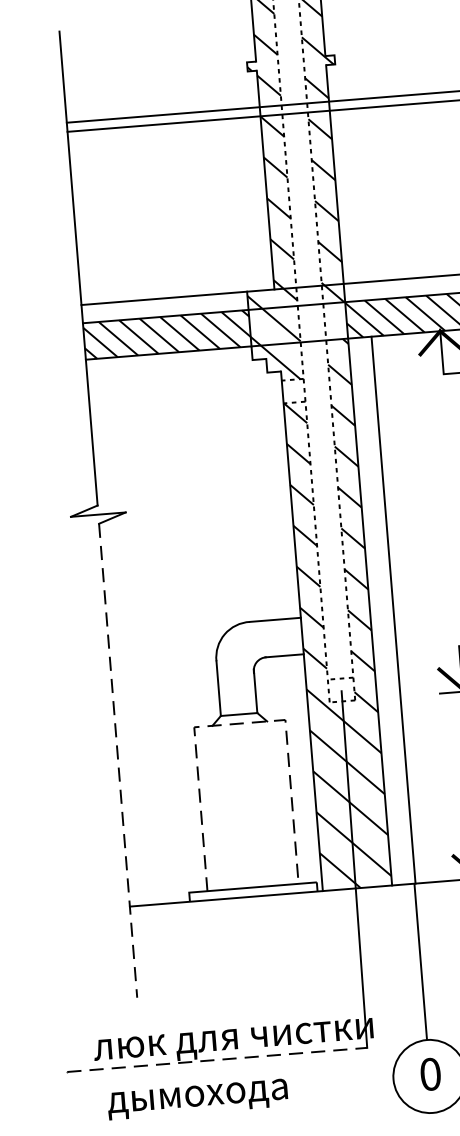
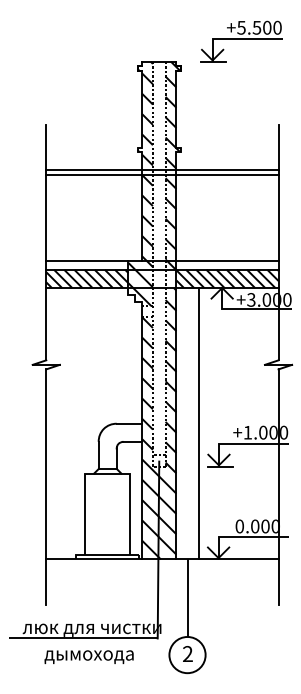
line: (394, 609) -> (199, 423), moved
line: (239, 723) -> (107, 473), dashed -> solid
line: (118, 761) -> (46, 487), dashed -> solid
line: (215, 1060) -> (82, 638), dashed -> solid
text: (429, 1075) -> (187, 654), 0 -> 2
text: (196, 1098) -> (88, 656), moved

